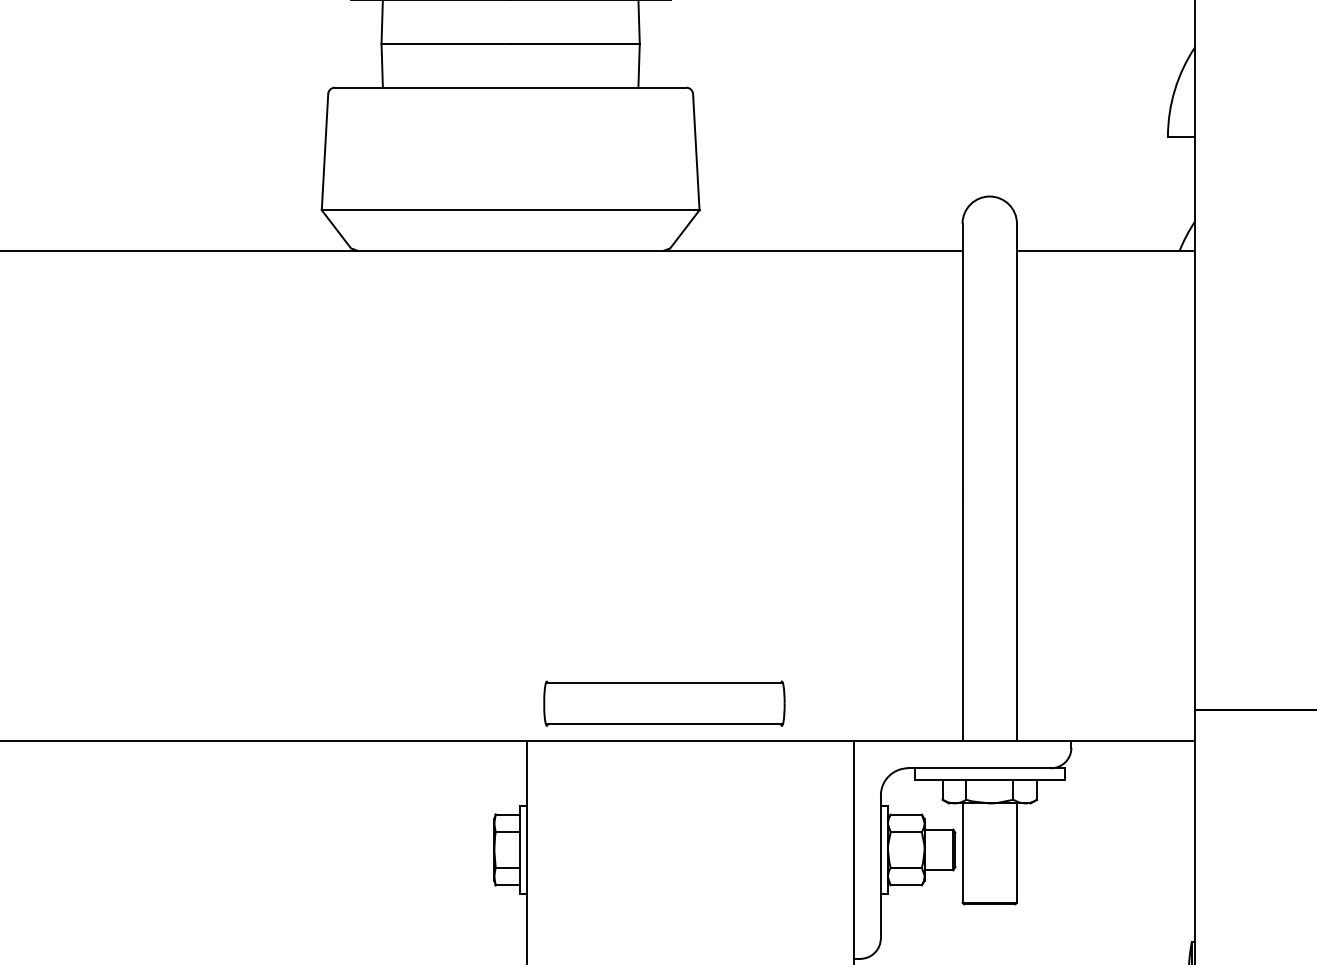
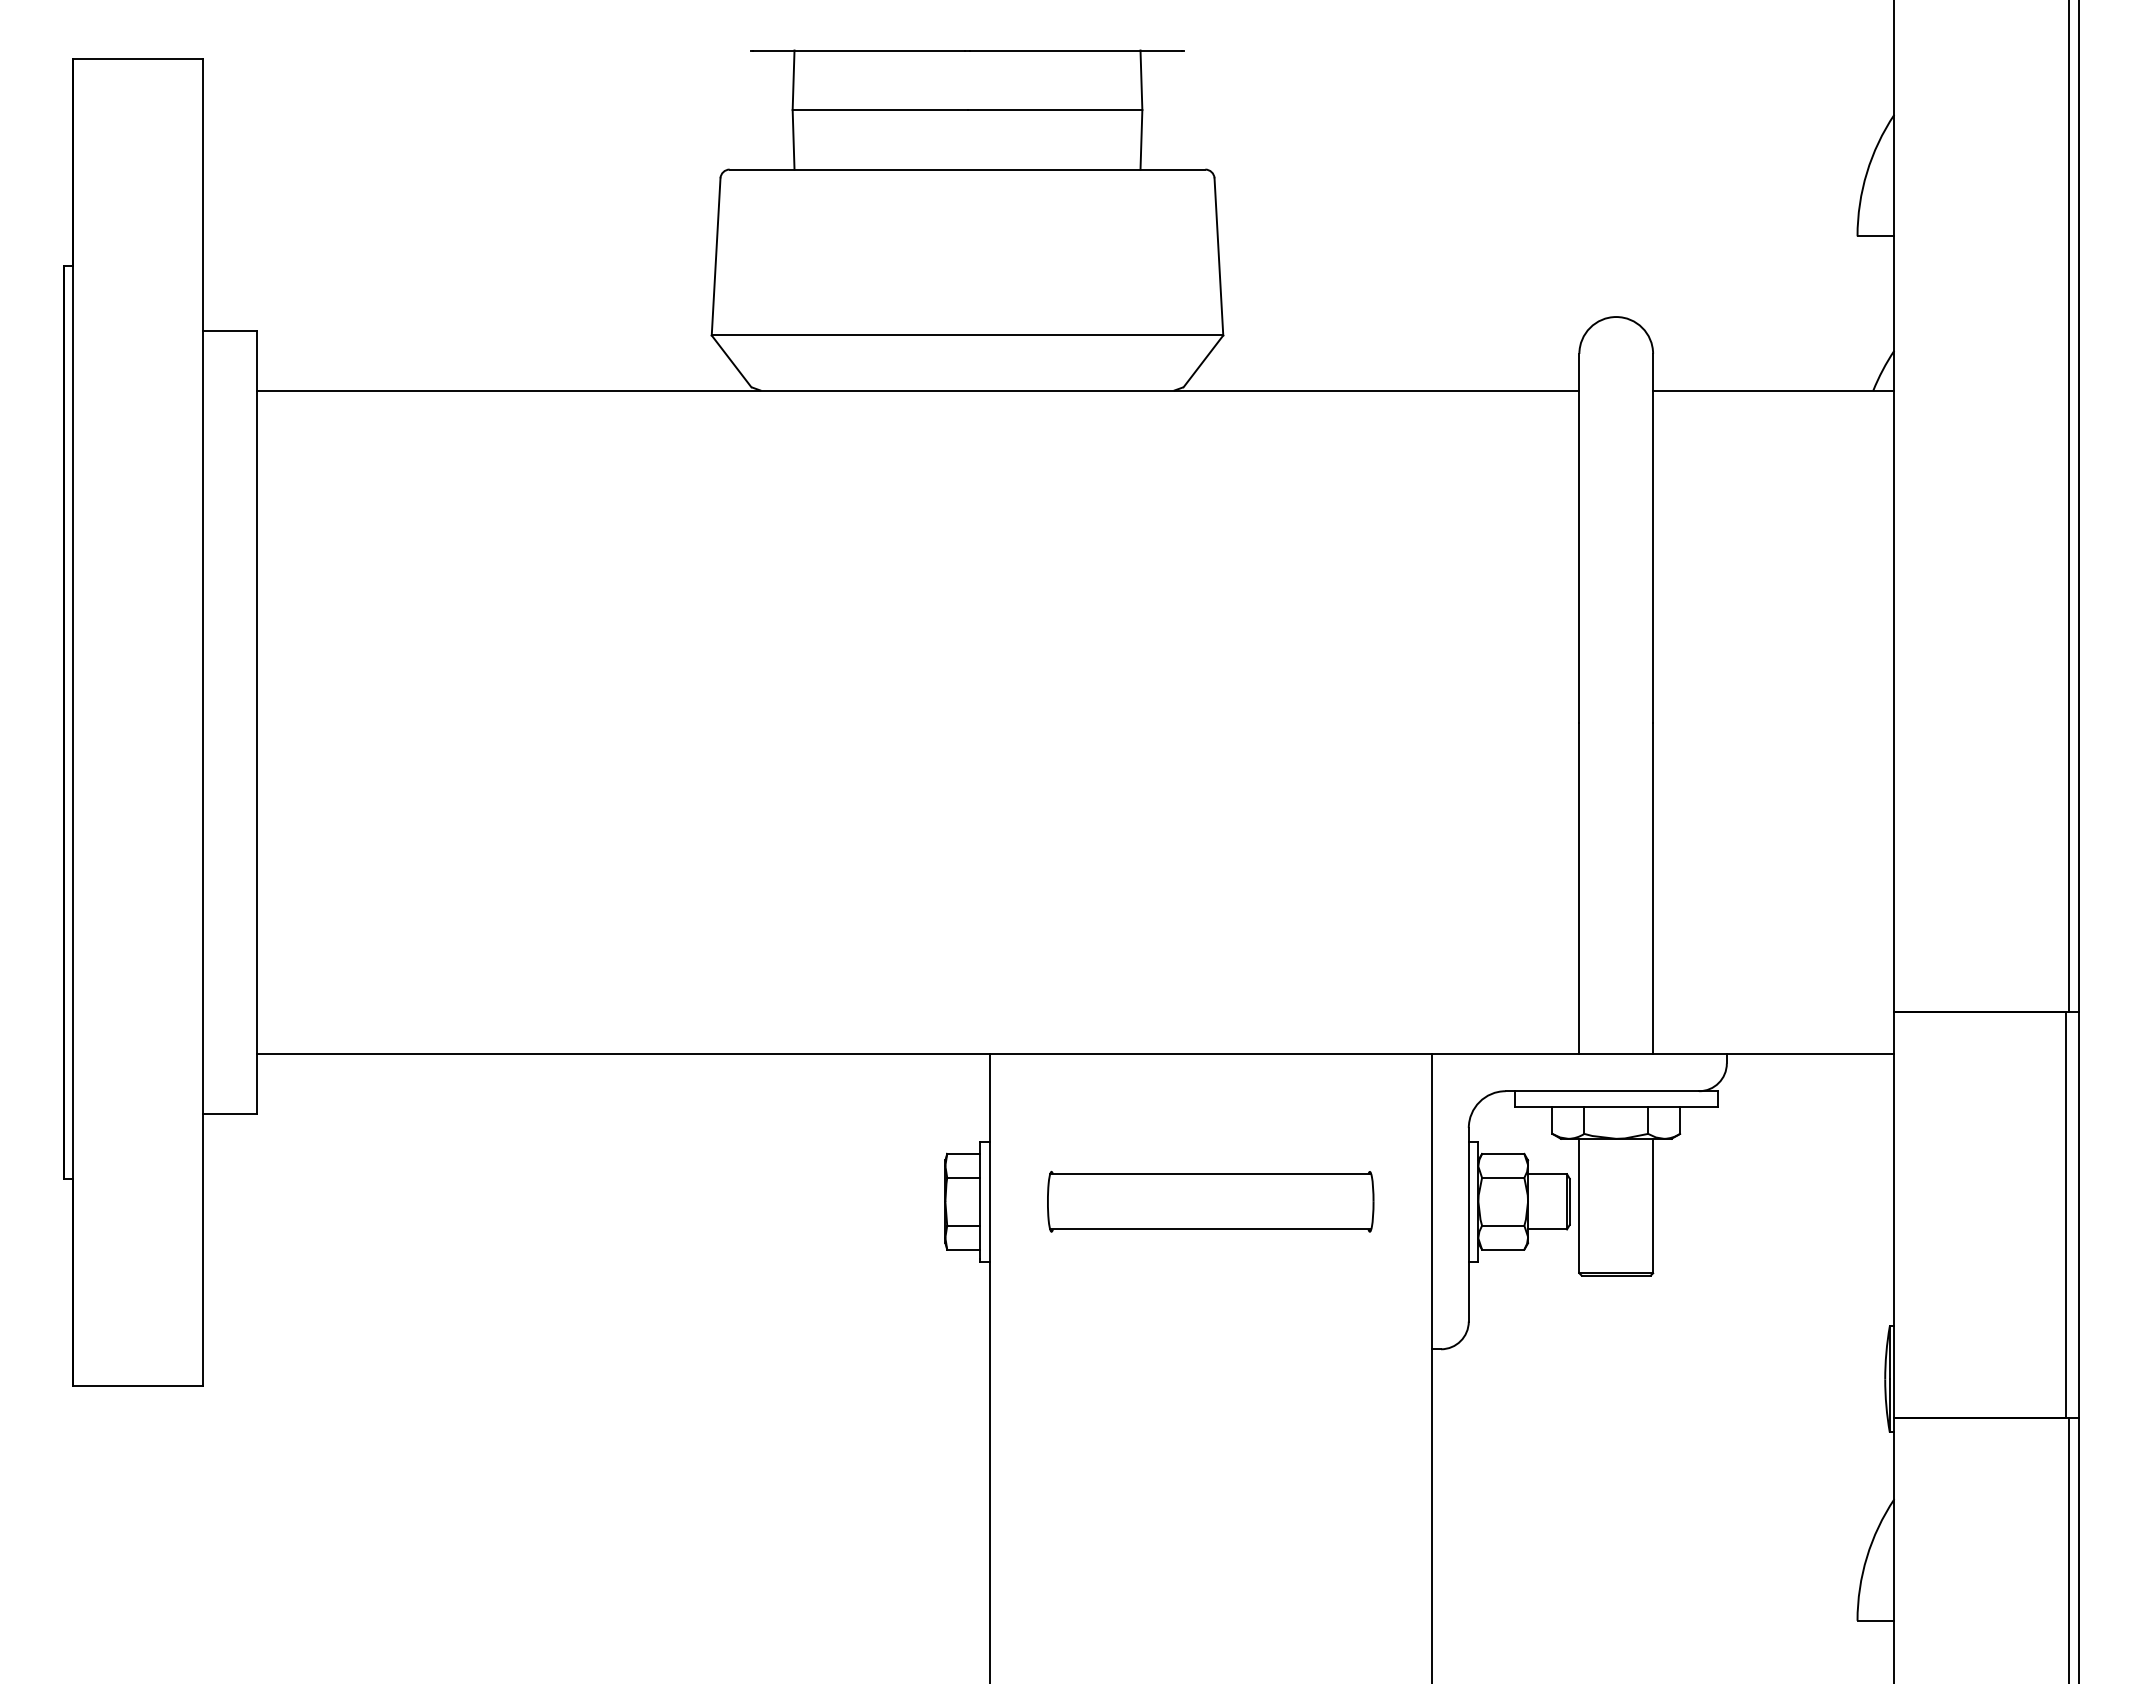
part: (664, 703) -> (1210, 1201), moved

